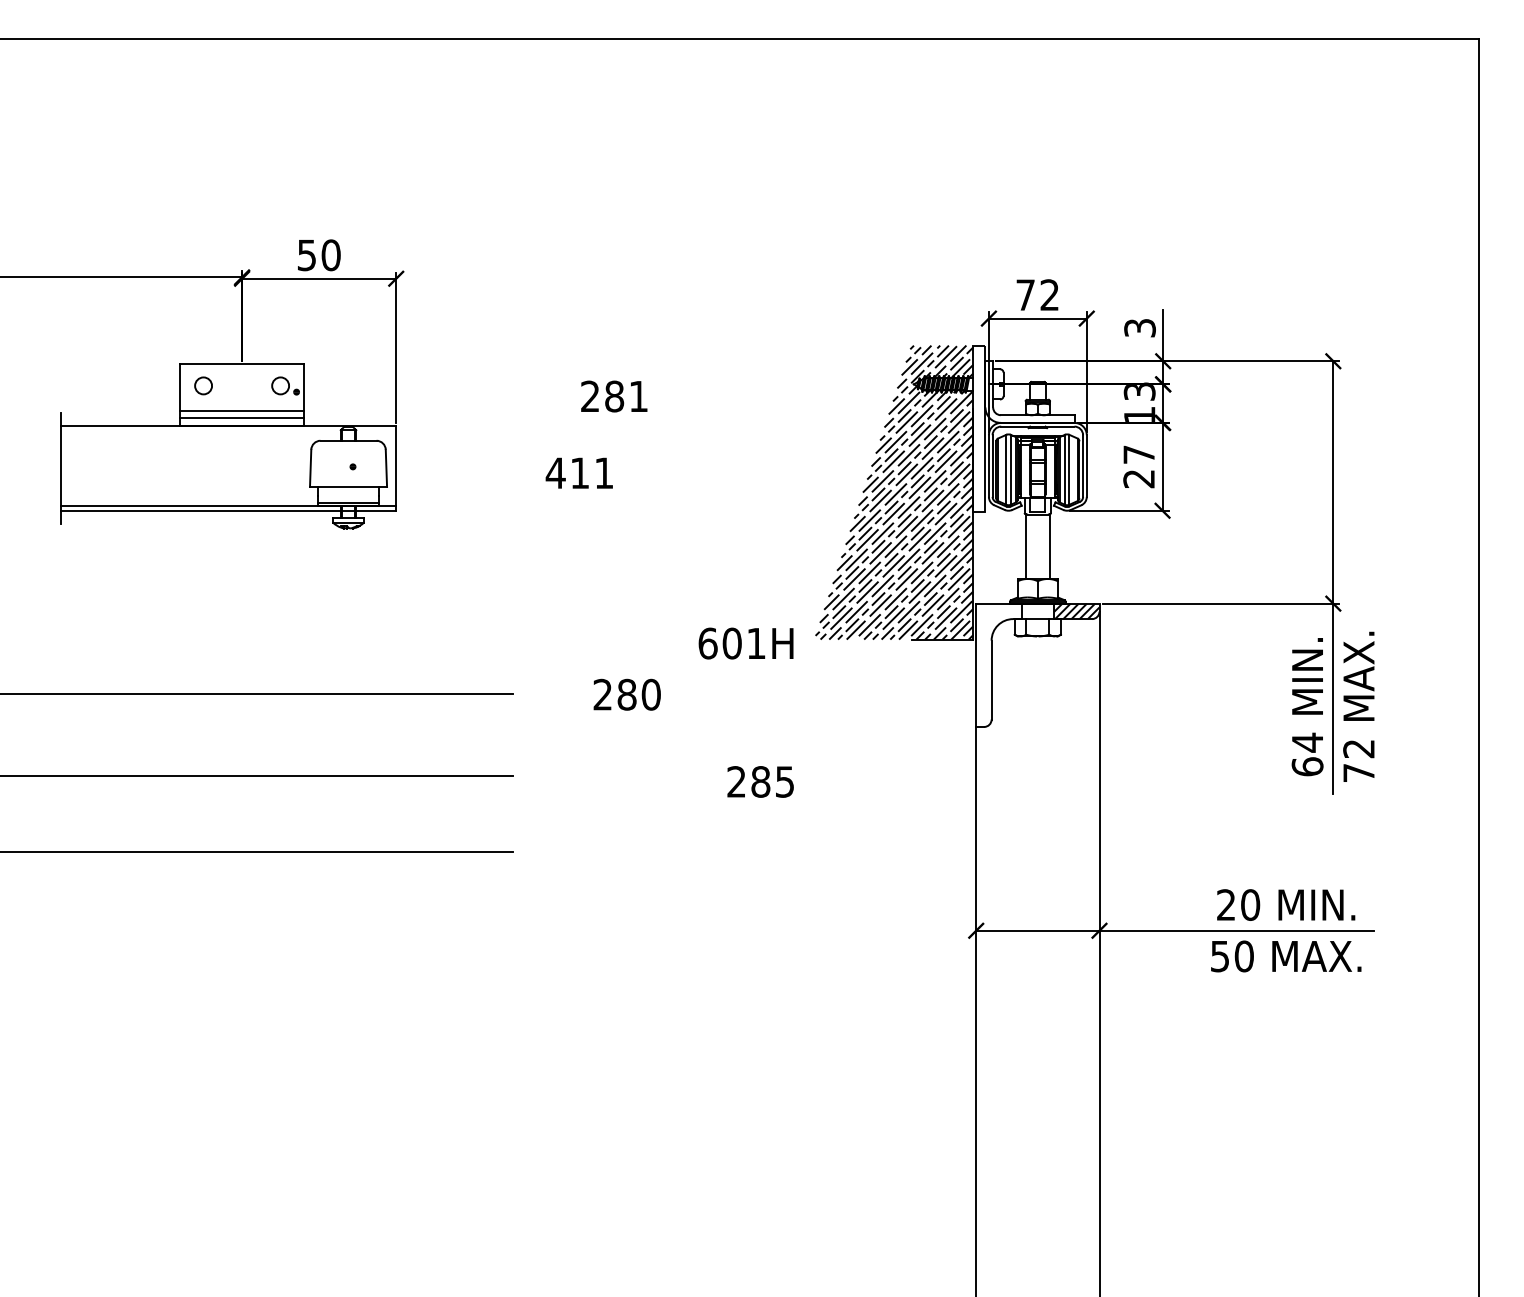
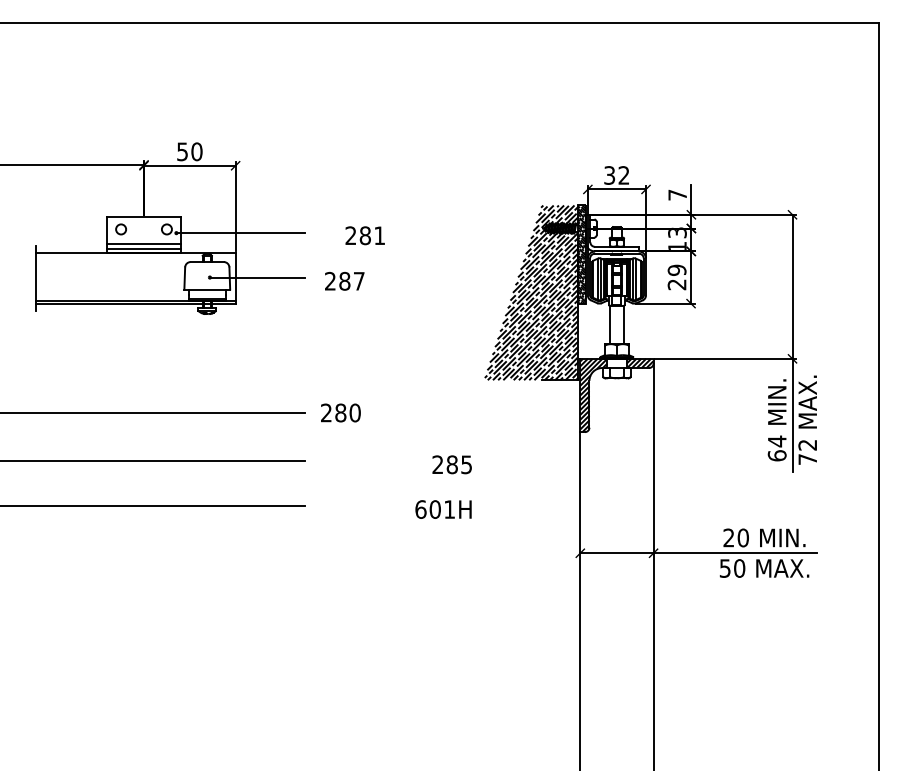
text: (1025, 295) -> (609, 175), 72 -> 32
text: (1139, 327) -> (677, 194), 3 -> 7
line: (404, 392) -> (240, 233), added
hatch: (978, 428) -> (581, 254), added
text: (1138, 453) -> (676, 269), 27 -> 29
line: (433, 466) -> (257, 277), added
text: (579, 471) -> (344, 280), 411 -> 287
text: (746, 643) -> (443, 509), moved
hatch: (998, 665) -> (593, 395), added
text: (626, 693) -> (340, 412), moved

